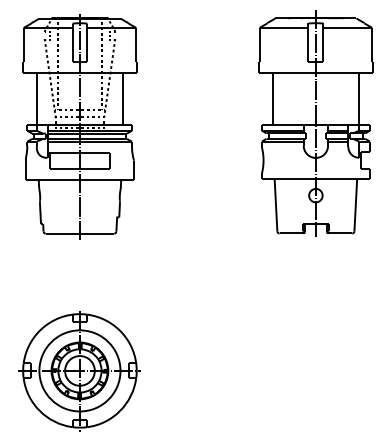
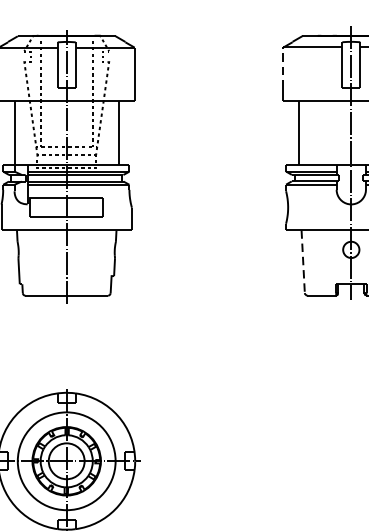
line: (259, 44) -> (283, 67), solid -> dashed
line: (276, 205) -> (303, 261), solid -> dashed

